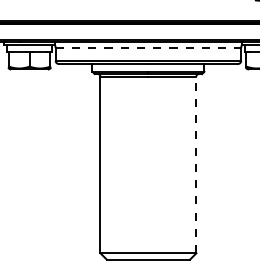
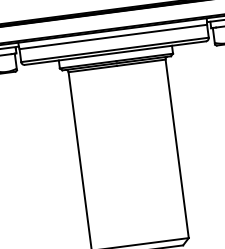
line: (148, 47) -> (113, 36), dashed -> solid
line: (196, 164) -> (177, 148), dashed -> solid

